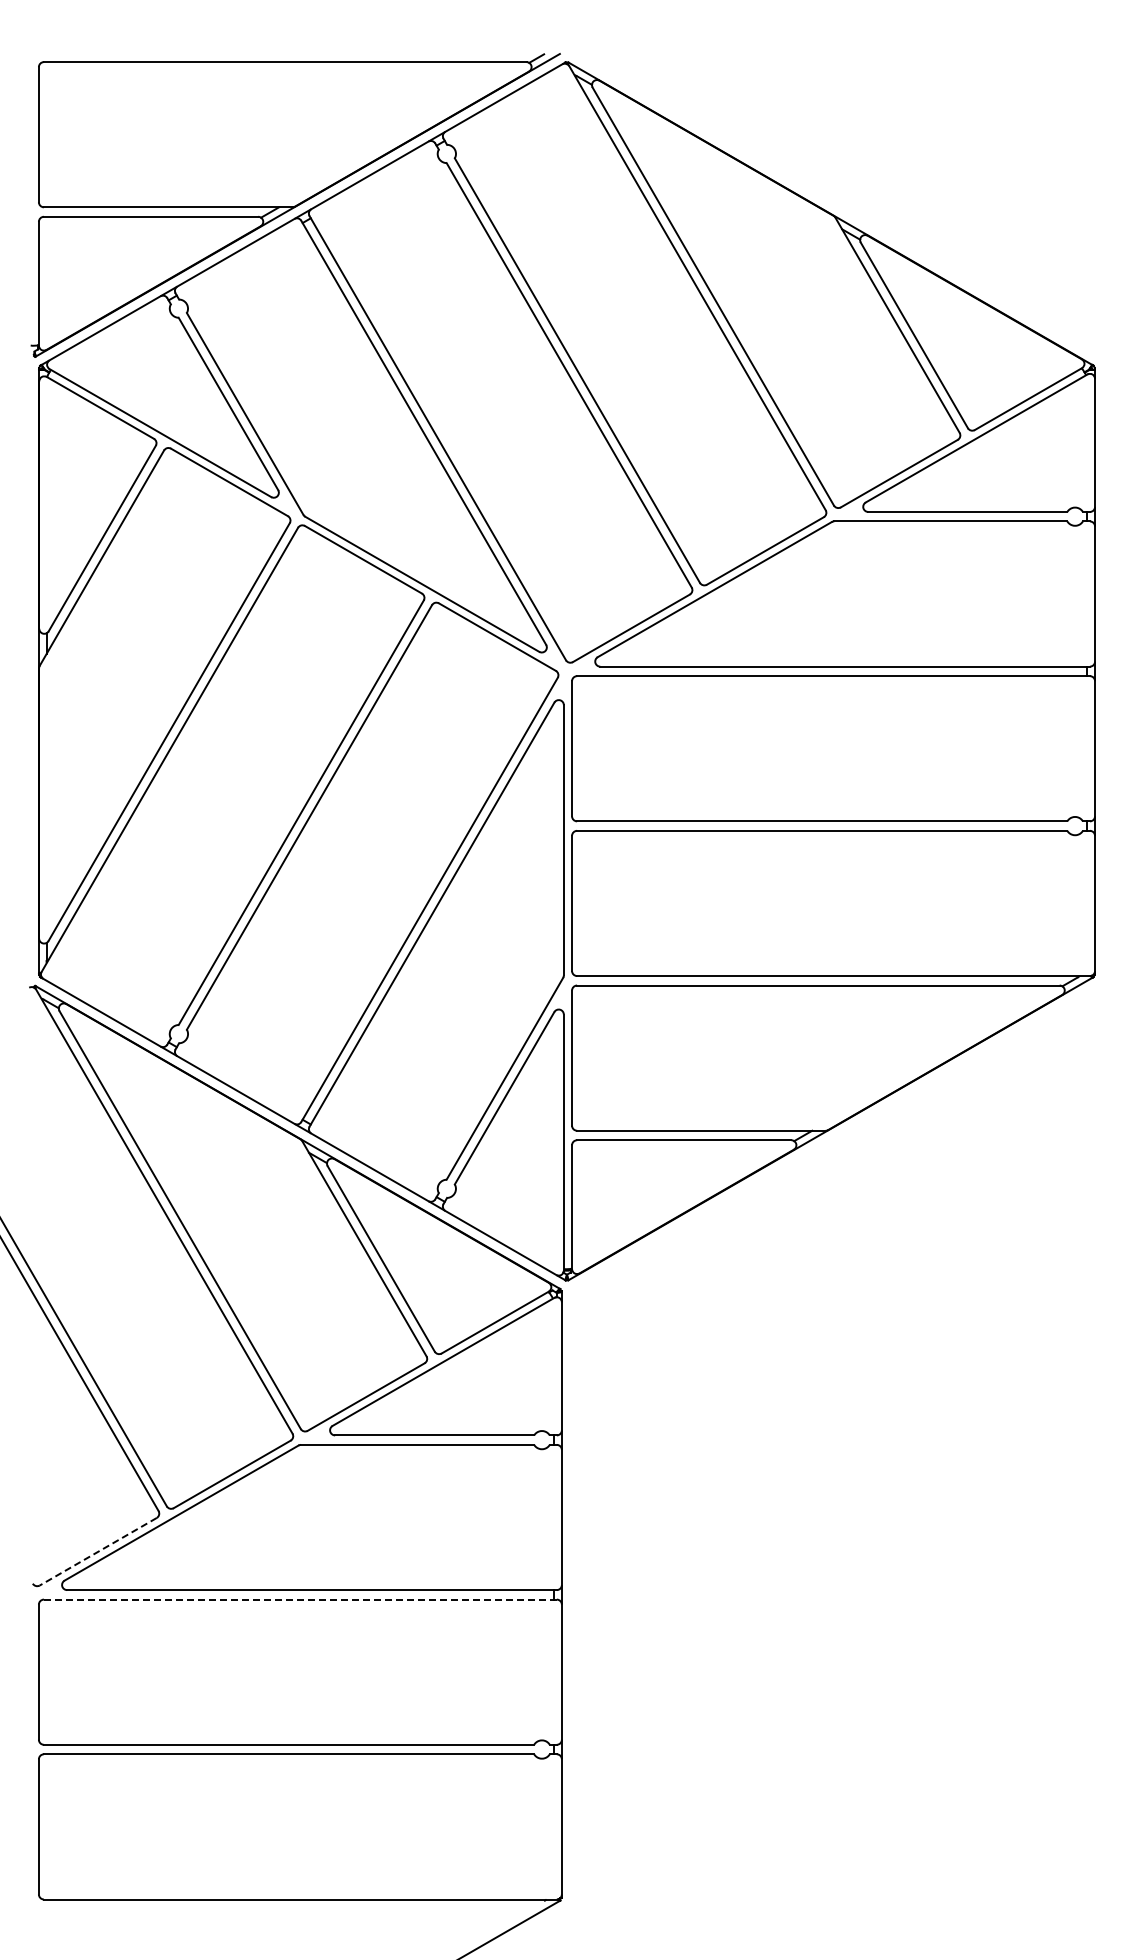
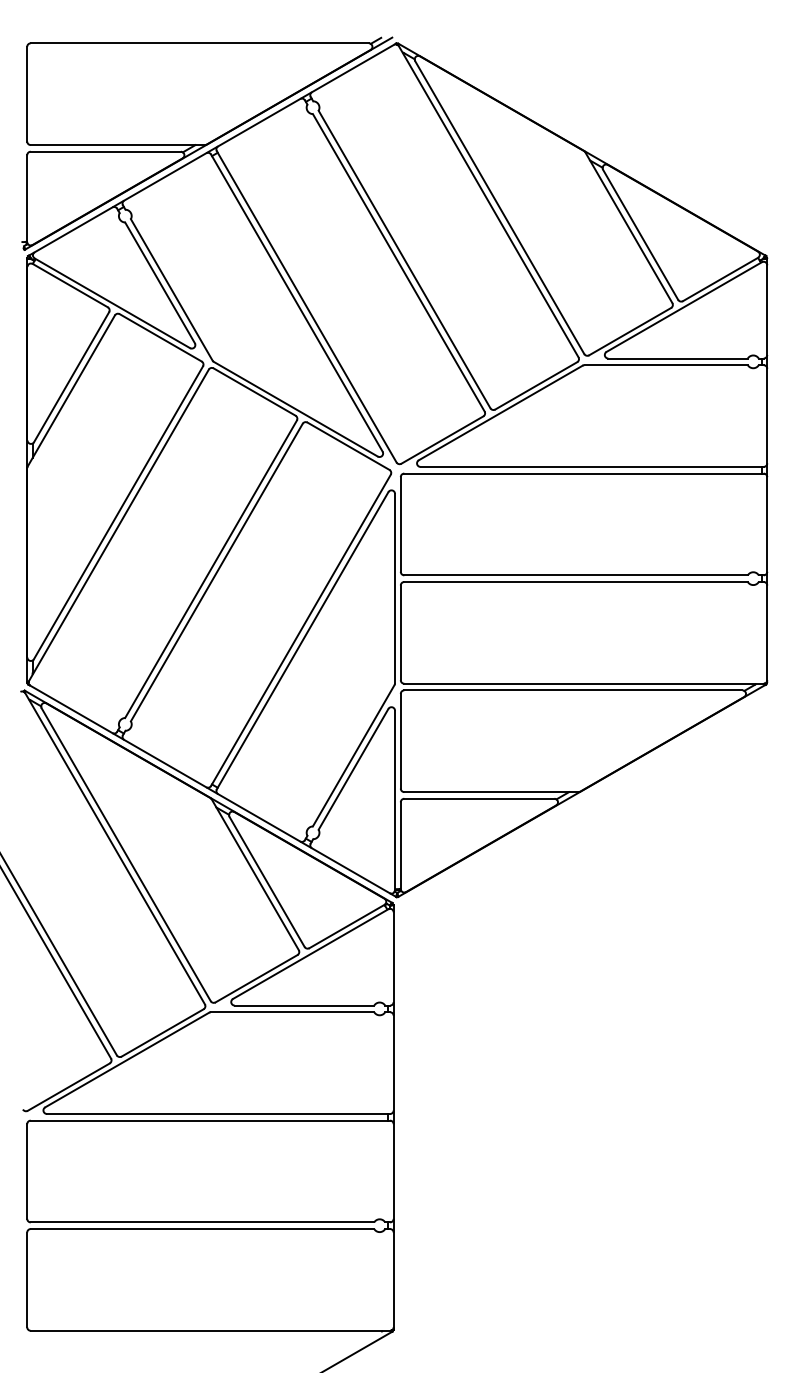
line: (98, 1551) -> (68, 1086), dashed -> solid
line: (300, 1599) -> (210, 1120), dashed -> solid

